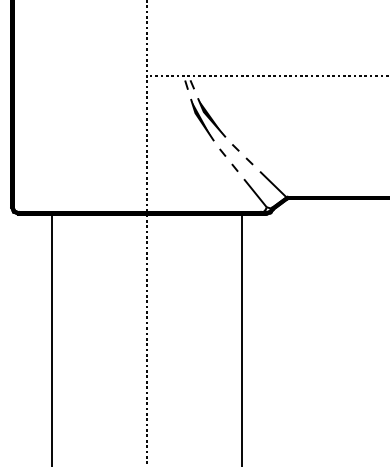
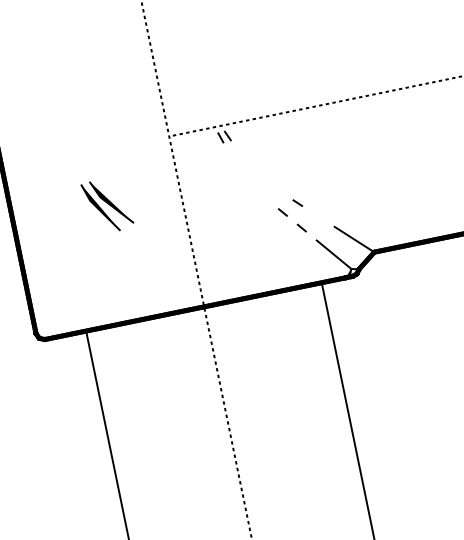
part: (208, 119) -> (108, 205), moved
line: (249, 161) -> (318, 216), removed

